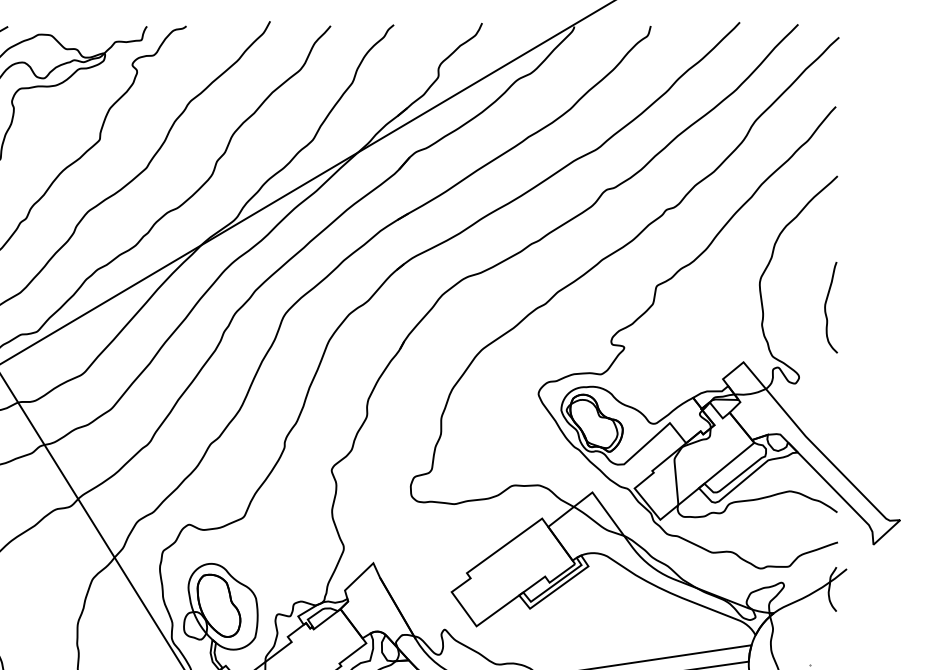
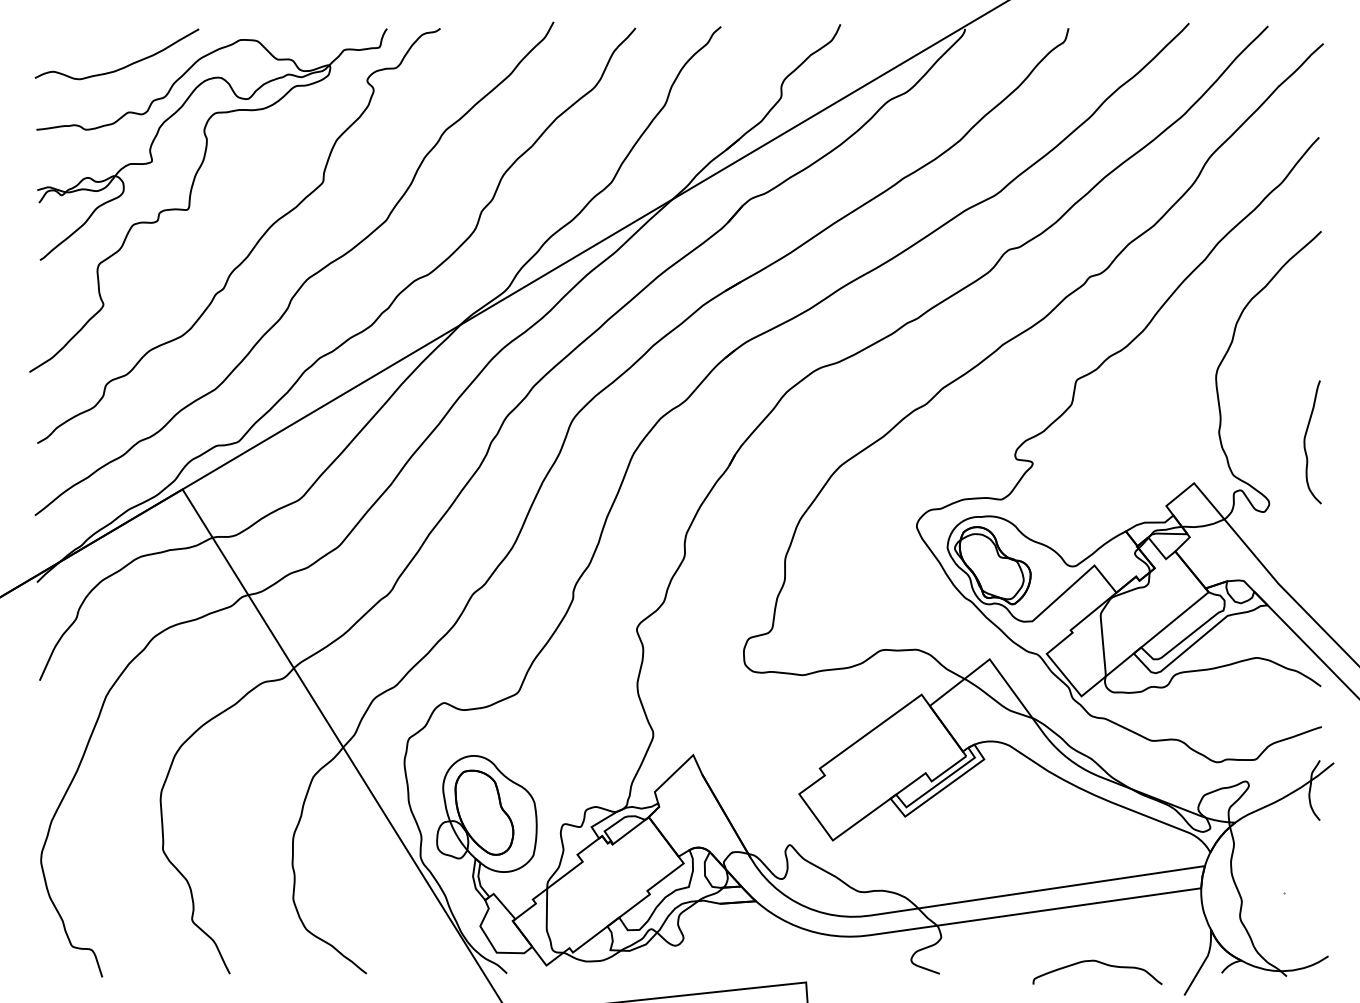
curve: (825, 307) -> (1305, 442), moved

